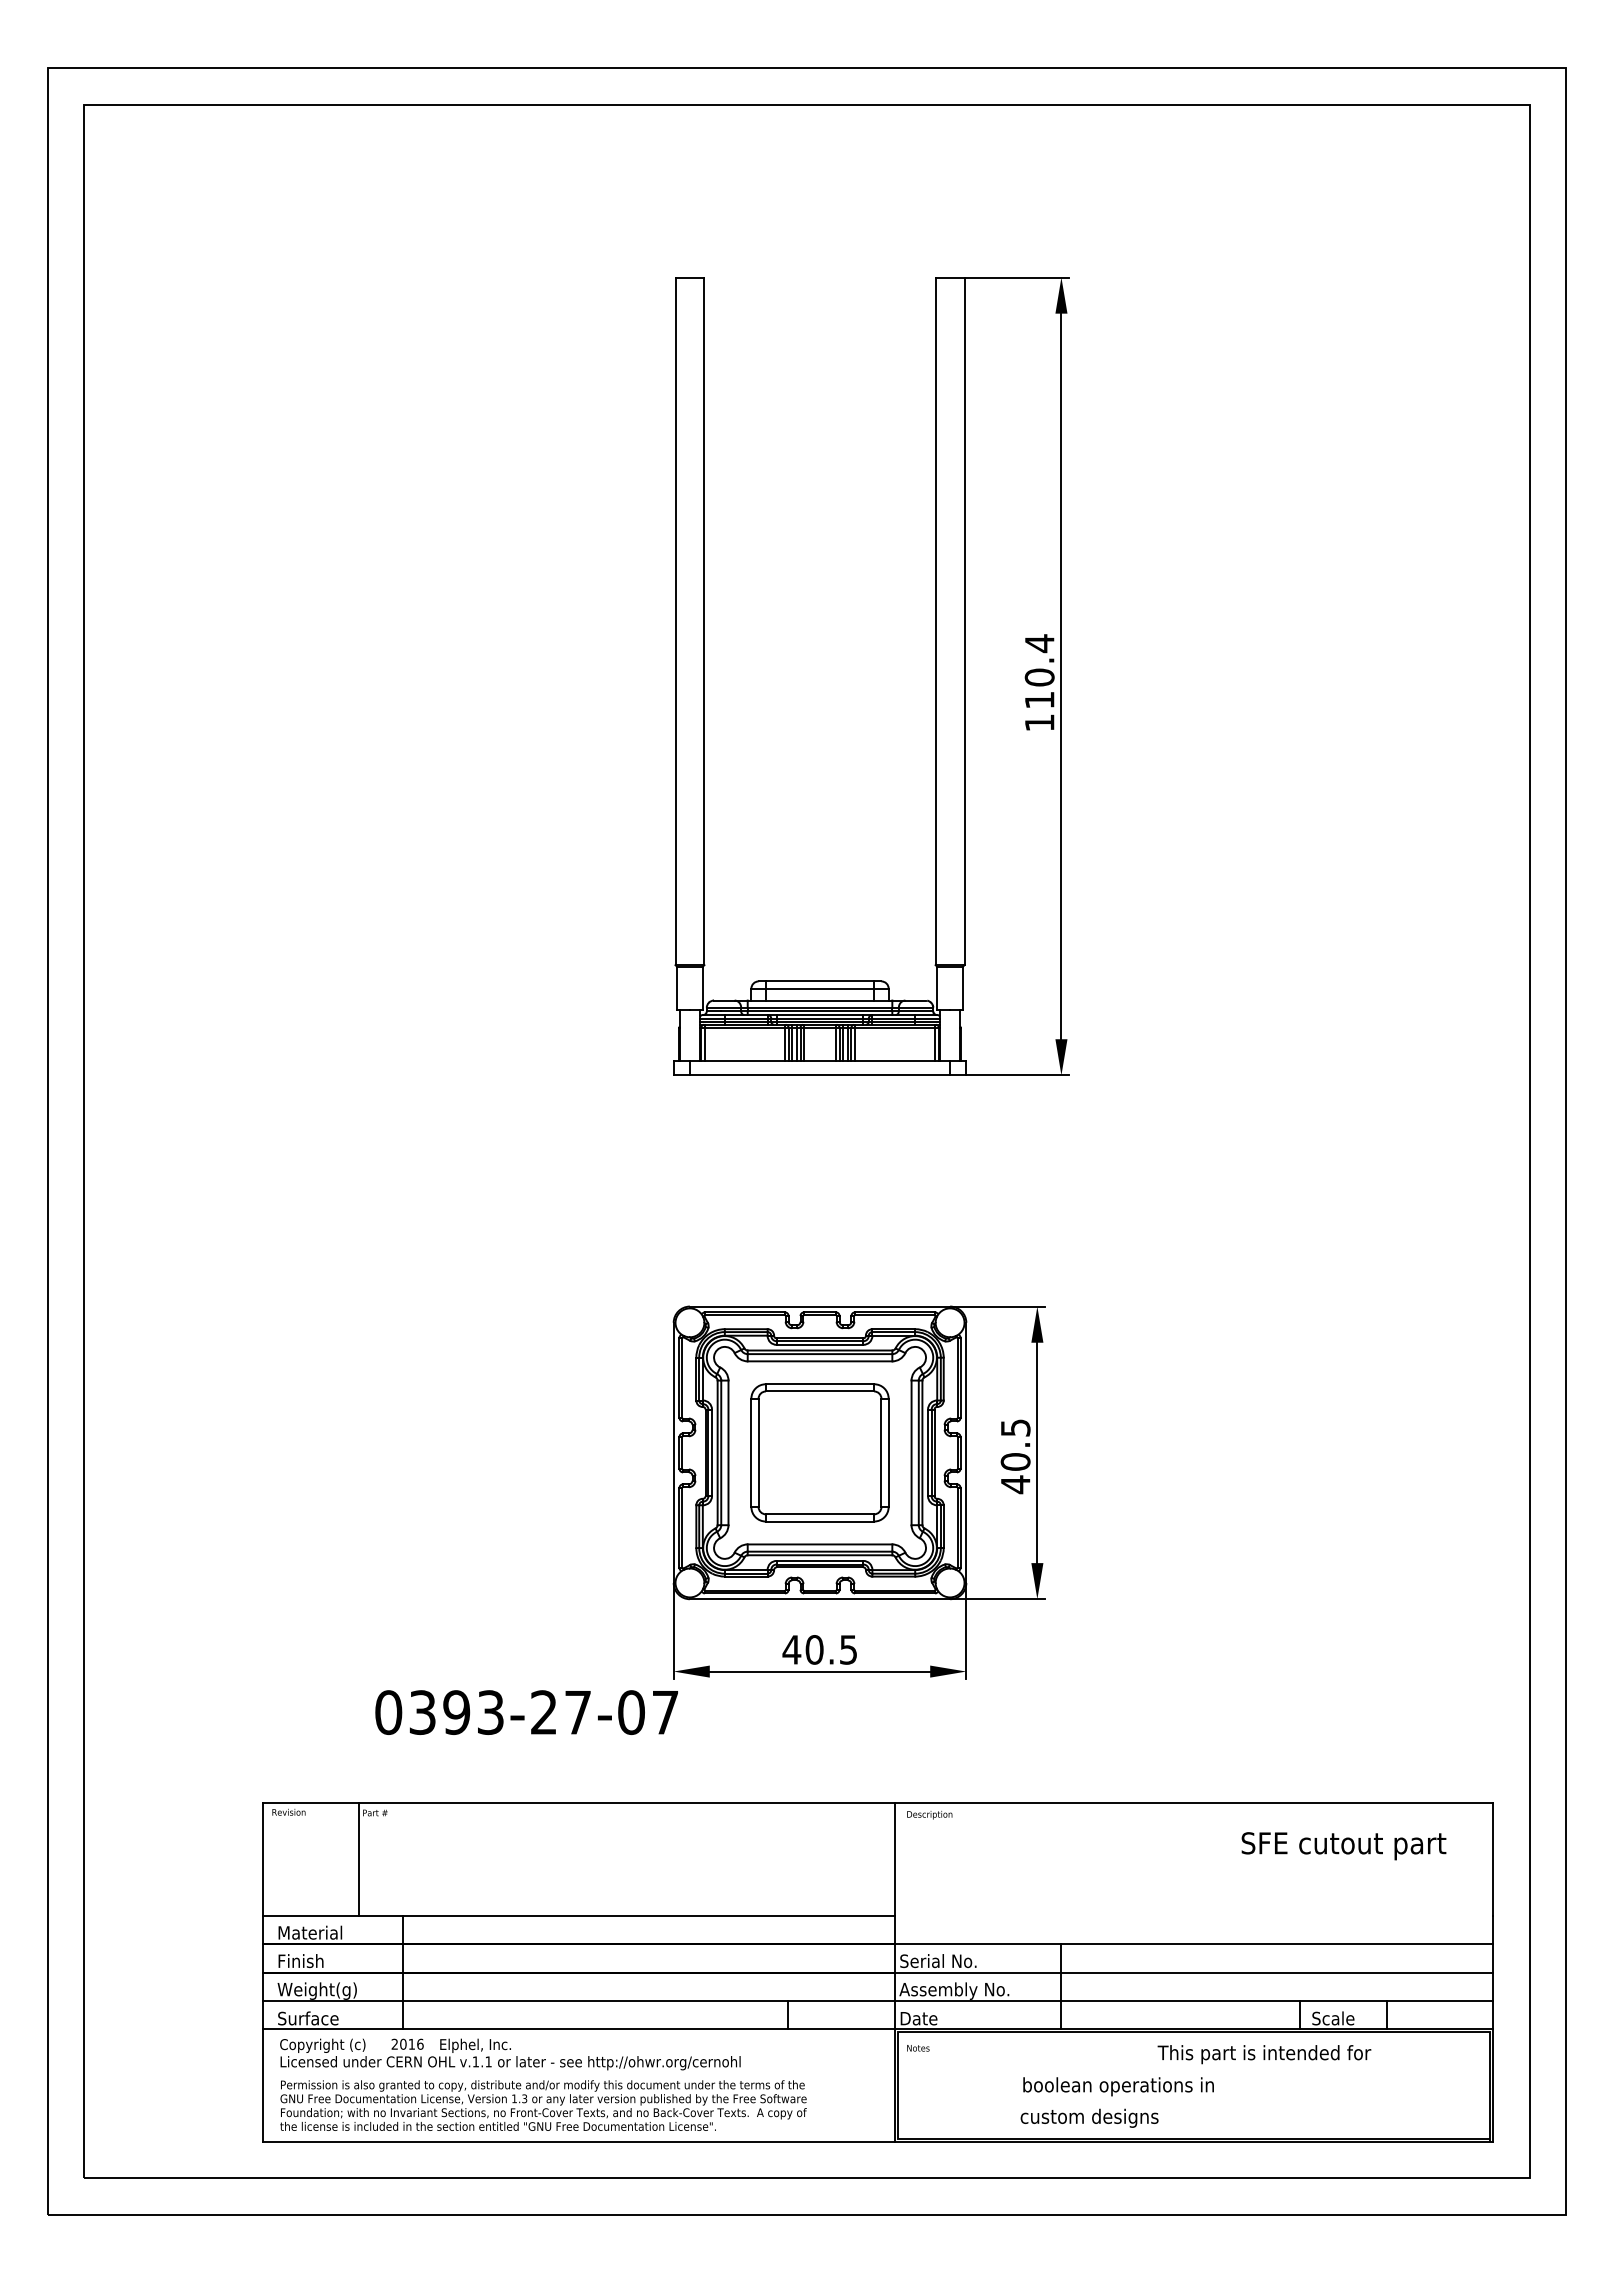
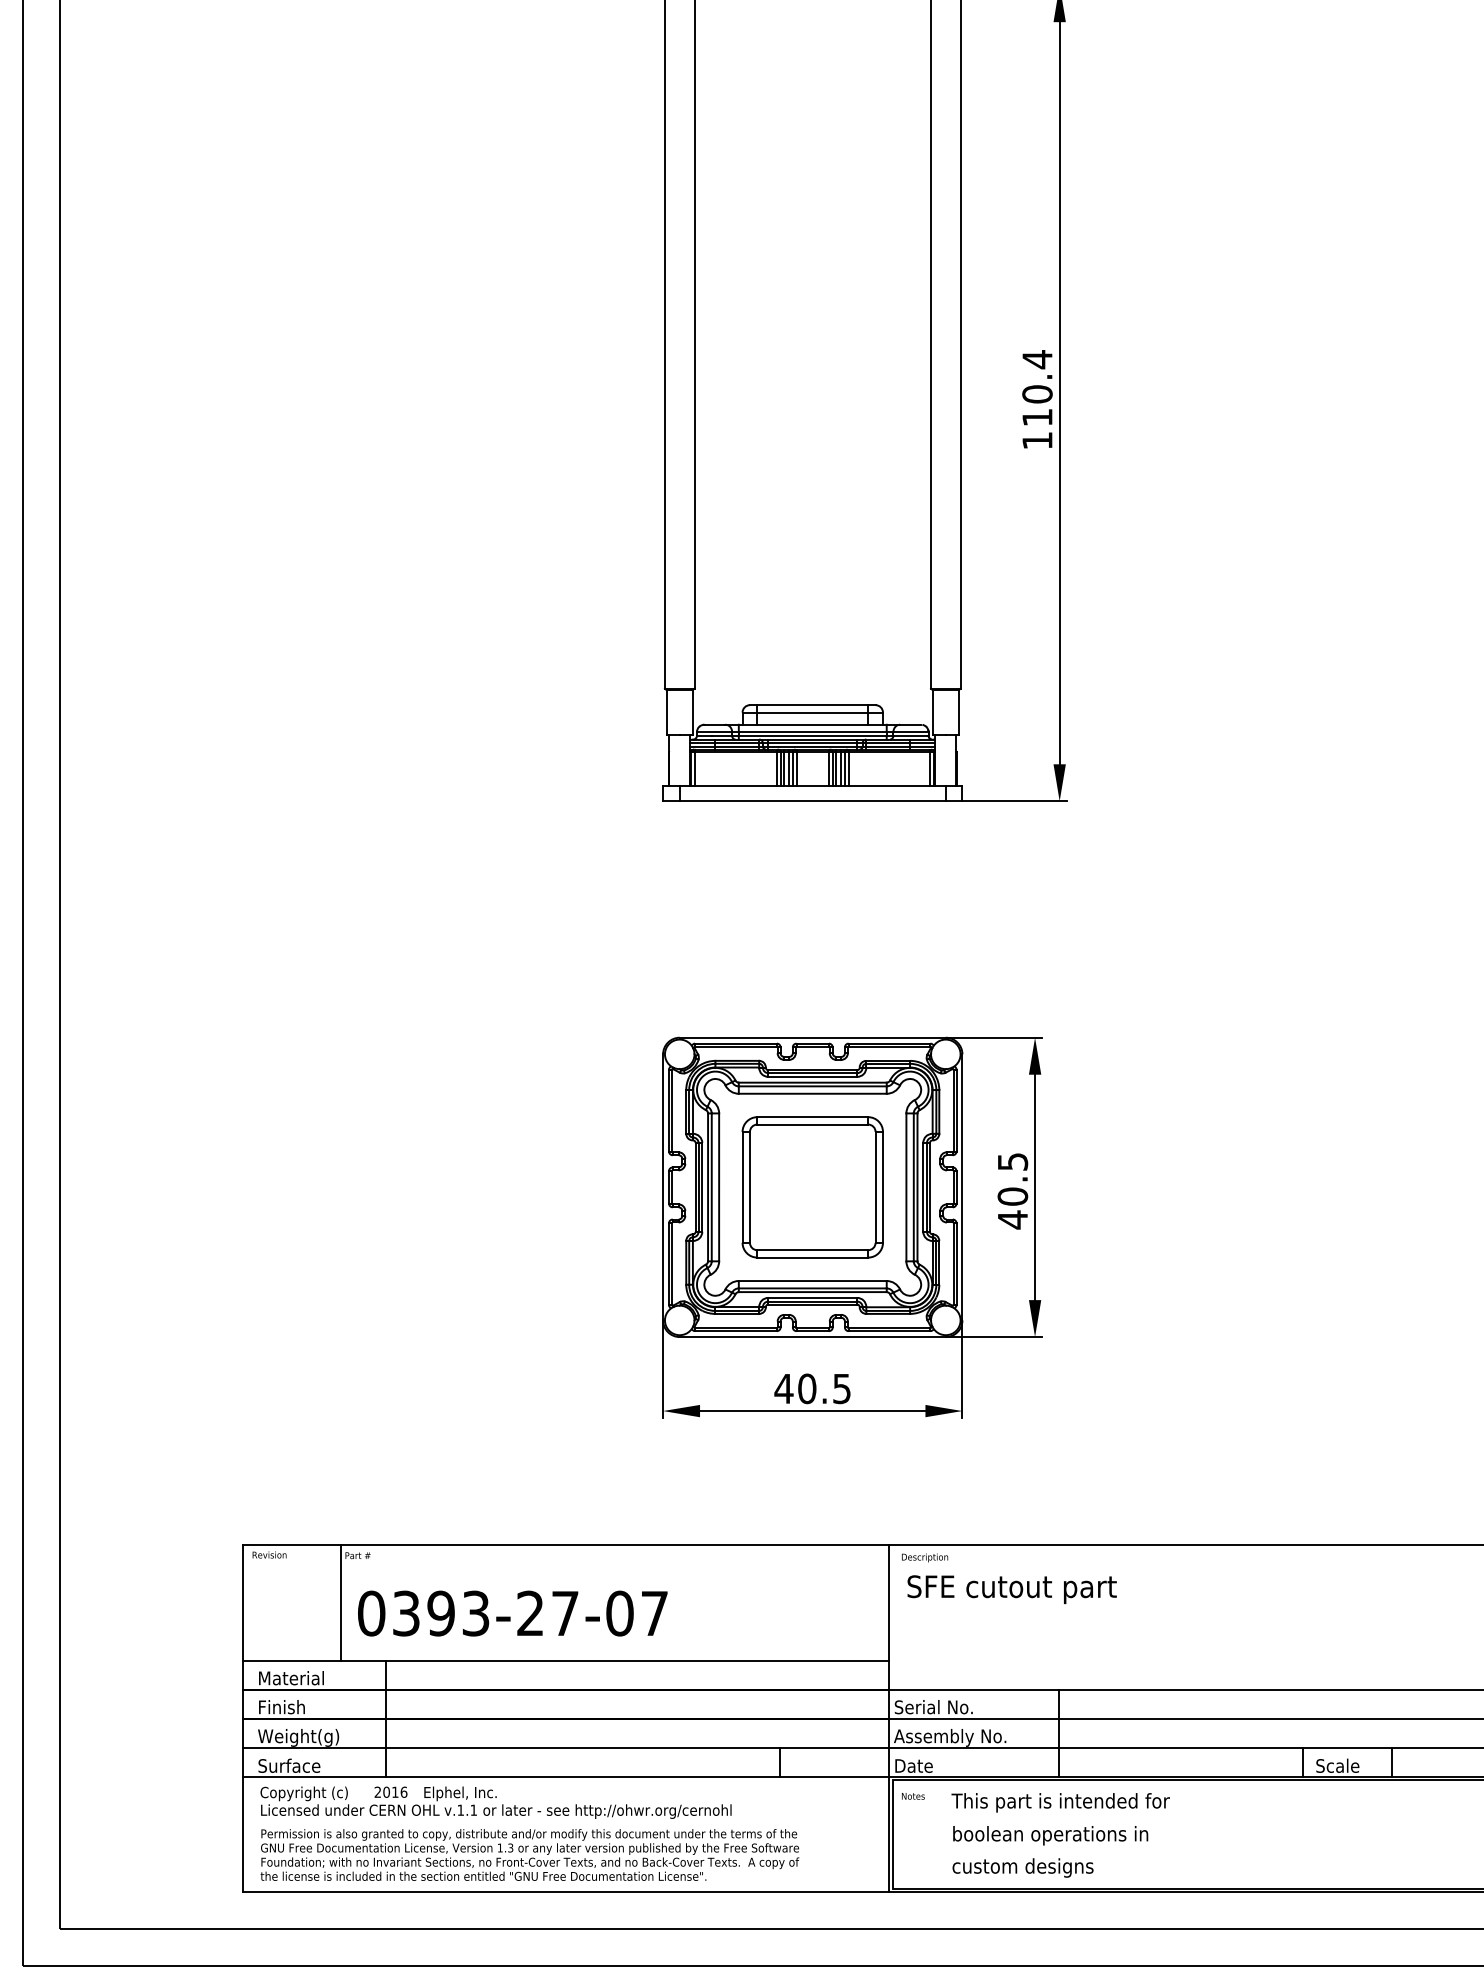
text: (526, 1712) -> (512, 1613), moved
text: (1343, 1846) -> (1011, 1589), moved
text: (1264, 2054) -> (1060, 1802), moved
text: (1118, 2086) -> (1050, 1835), moved
text: (1089, 2117) -> (1022, 1867), moved

